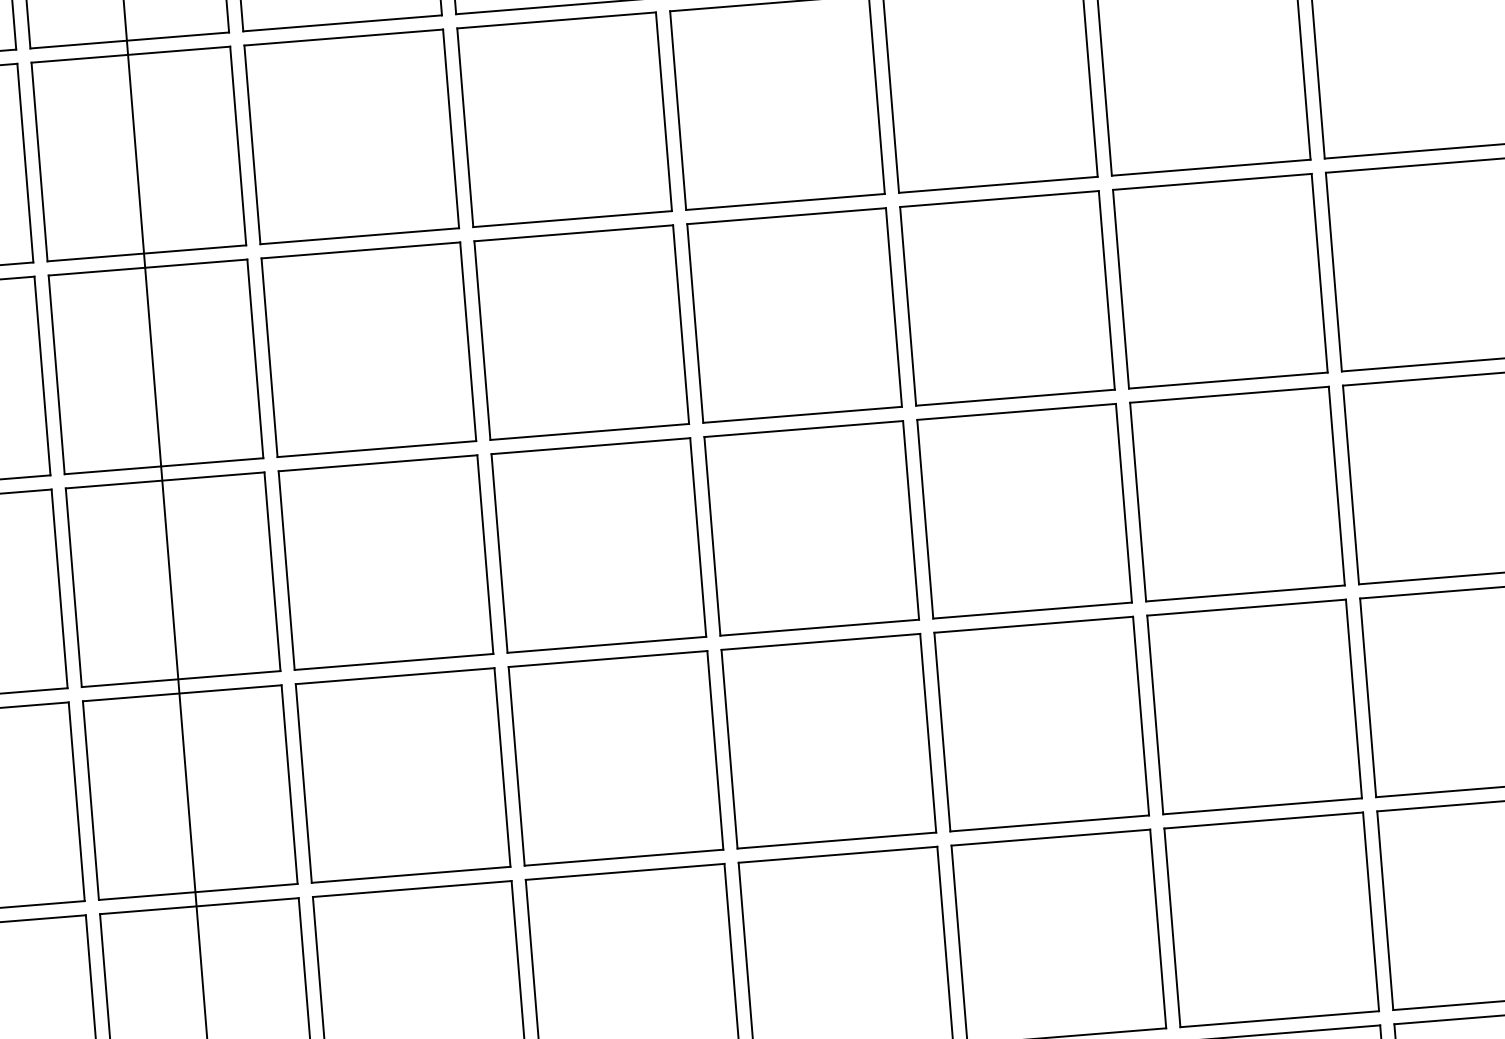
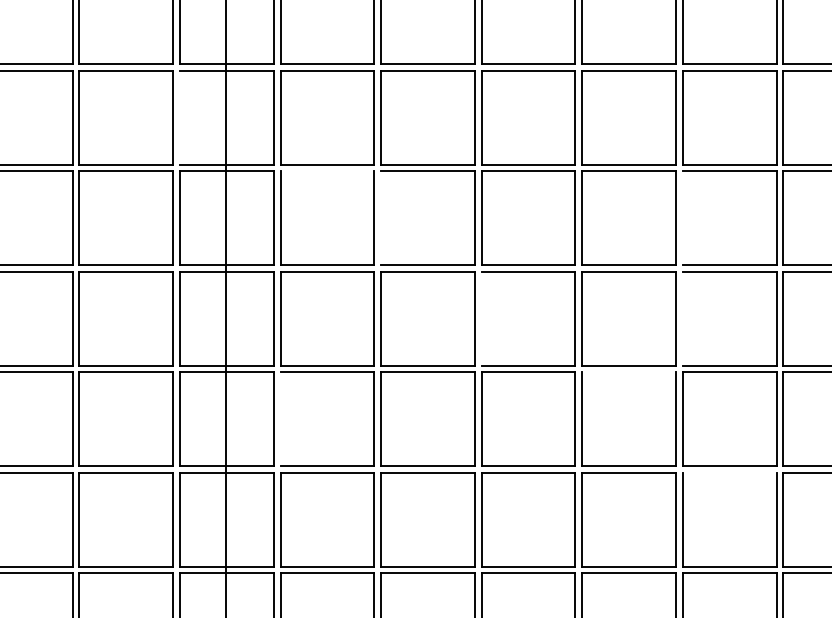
line: (38, 161) -> (179, 117), removed
line: (361, 250) -> (327, 171), removed
line: (1120, 289) -> (682, 218), removed
line: (483, 341) -> (381, 218), removed
line: (1137, 501) -> (682, 318), removed
line: (712, 535) -> (481, 318), removed
line: (1034, 625) -> (629, 372), removed
line: (303, 783) -> (280, 419), removed
line: (1263, 819) -> (729, 472), removed

